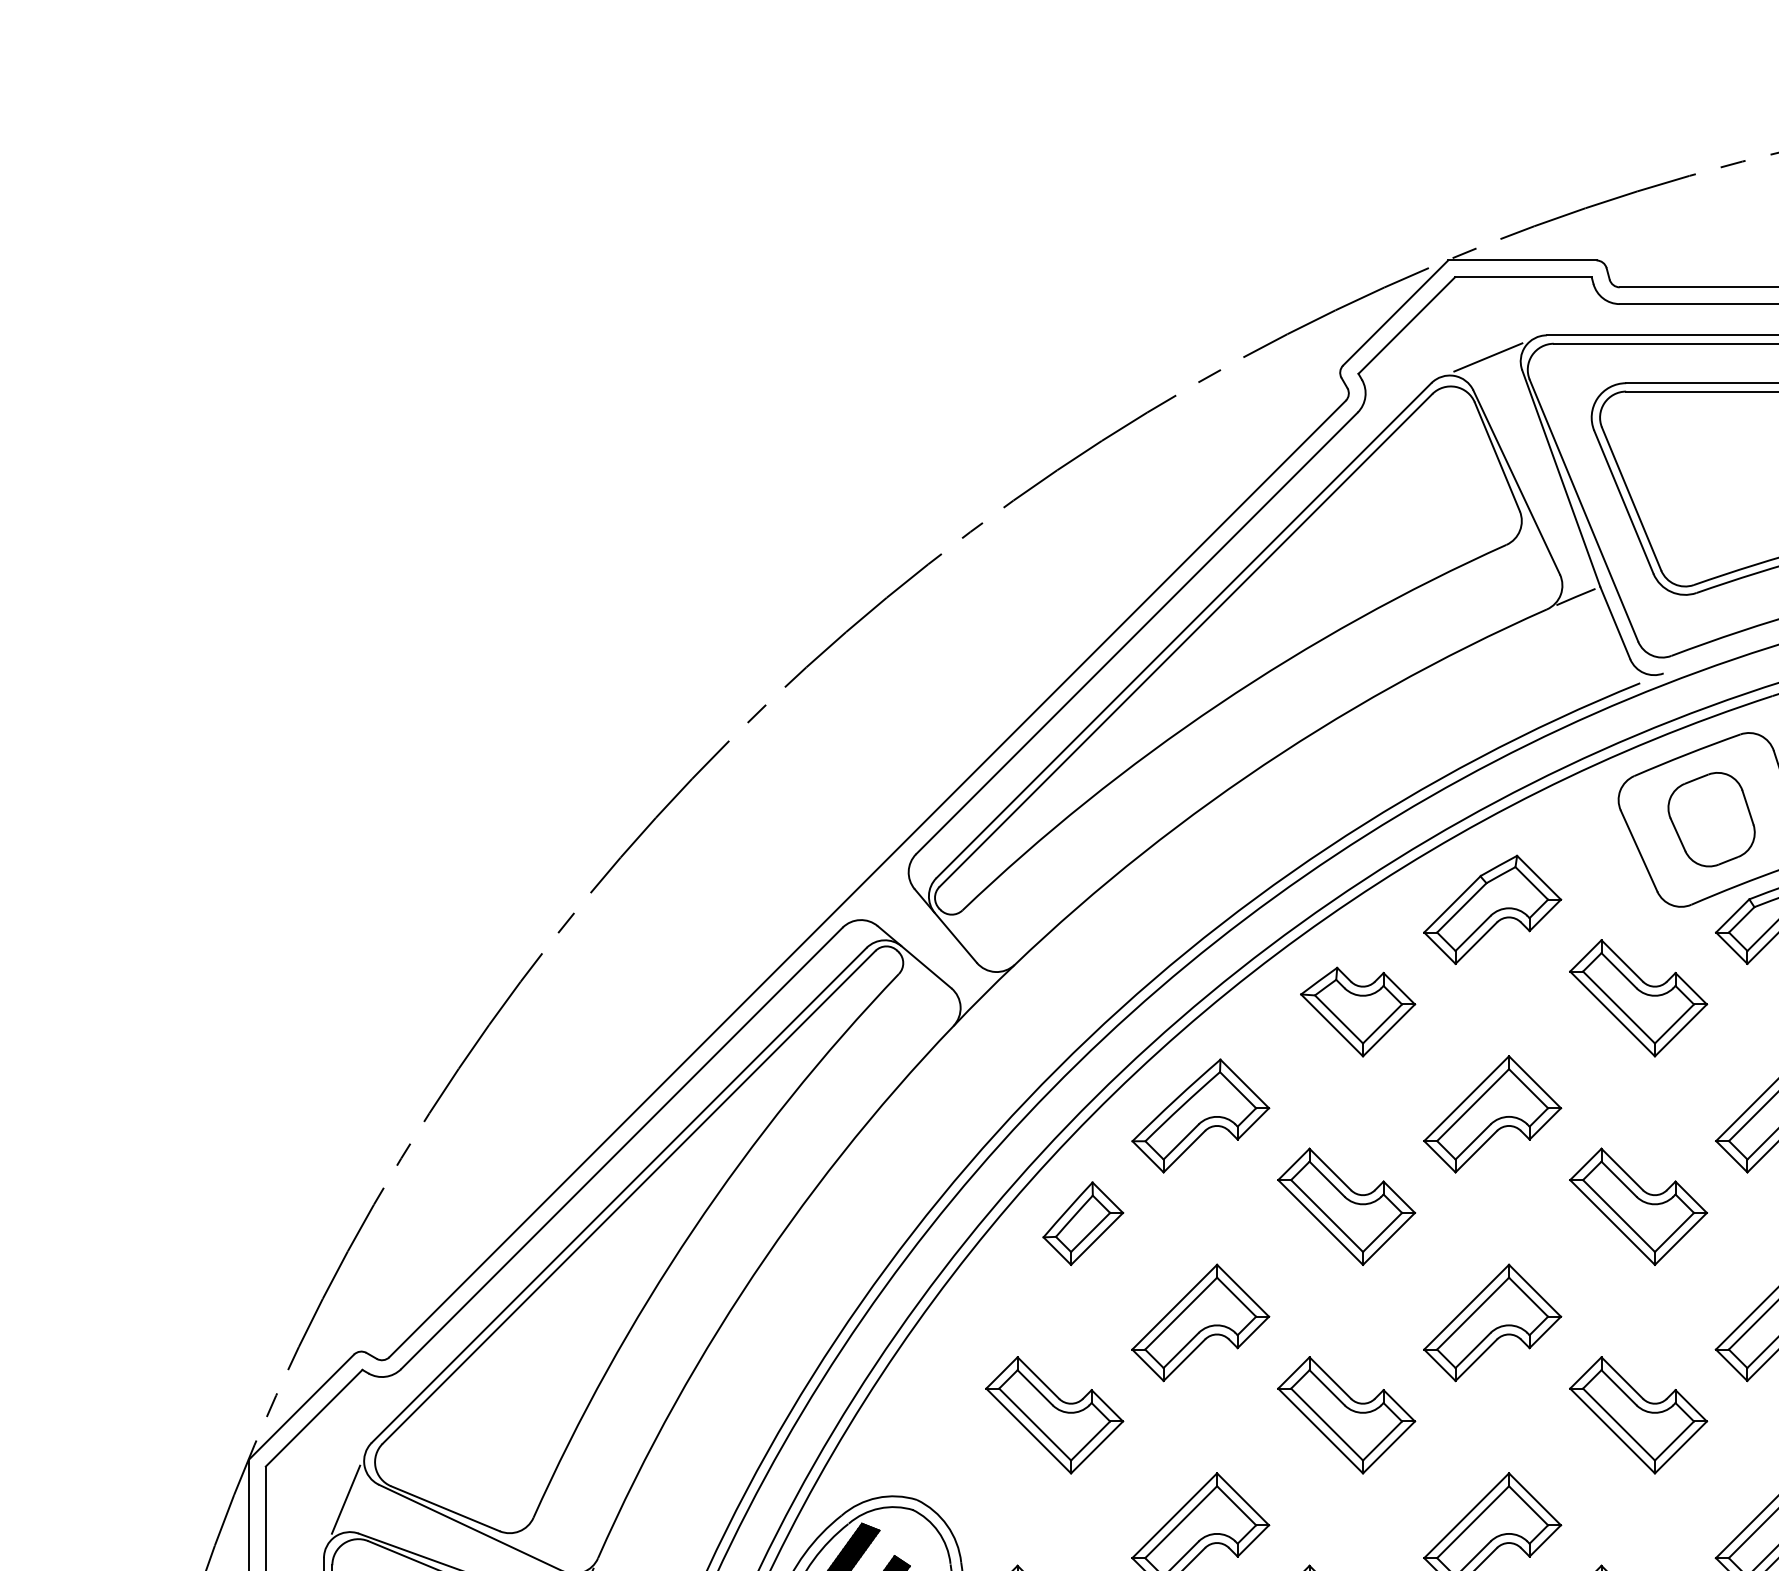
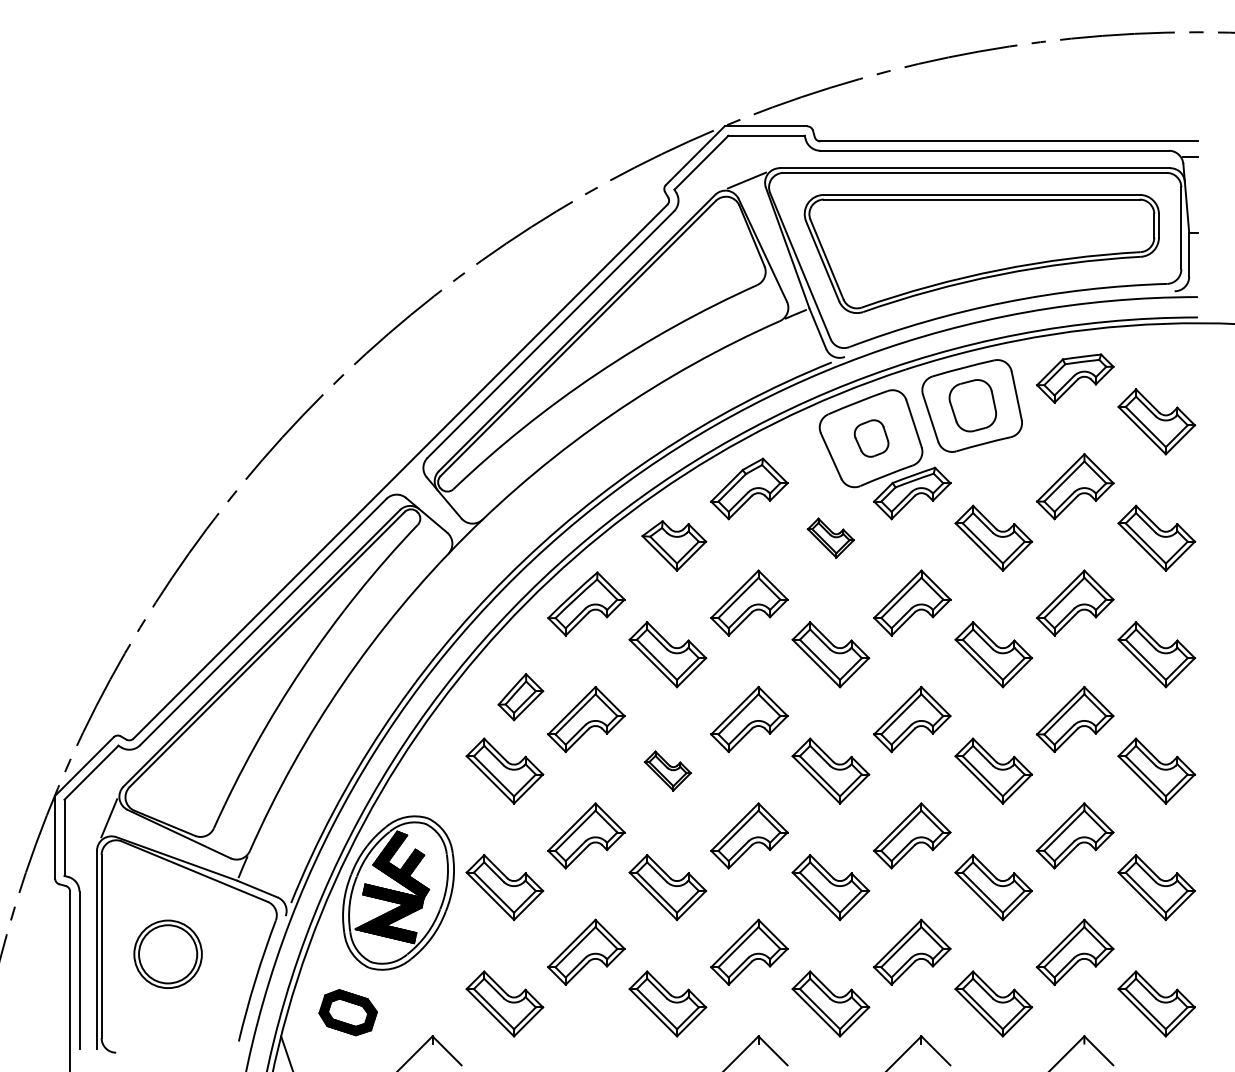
part: (1711, 819) -> (871, 438), size x0.7
part: (1637, 996) -> (830, 537), size x0.6
part: (1082, 1224) -> (520, 697), moved
part: (1345, 1414) -> (667, 770), size x0.6

